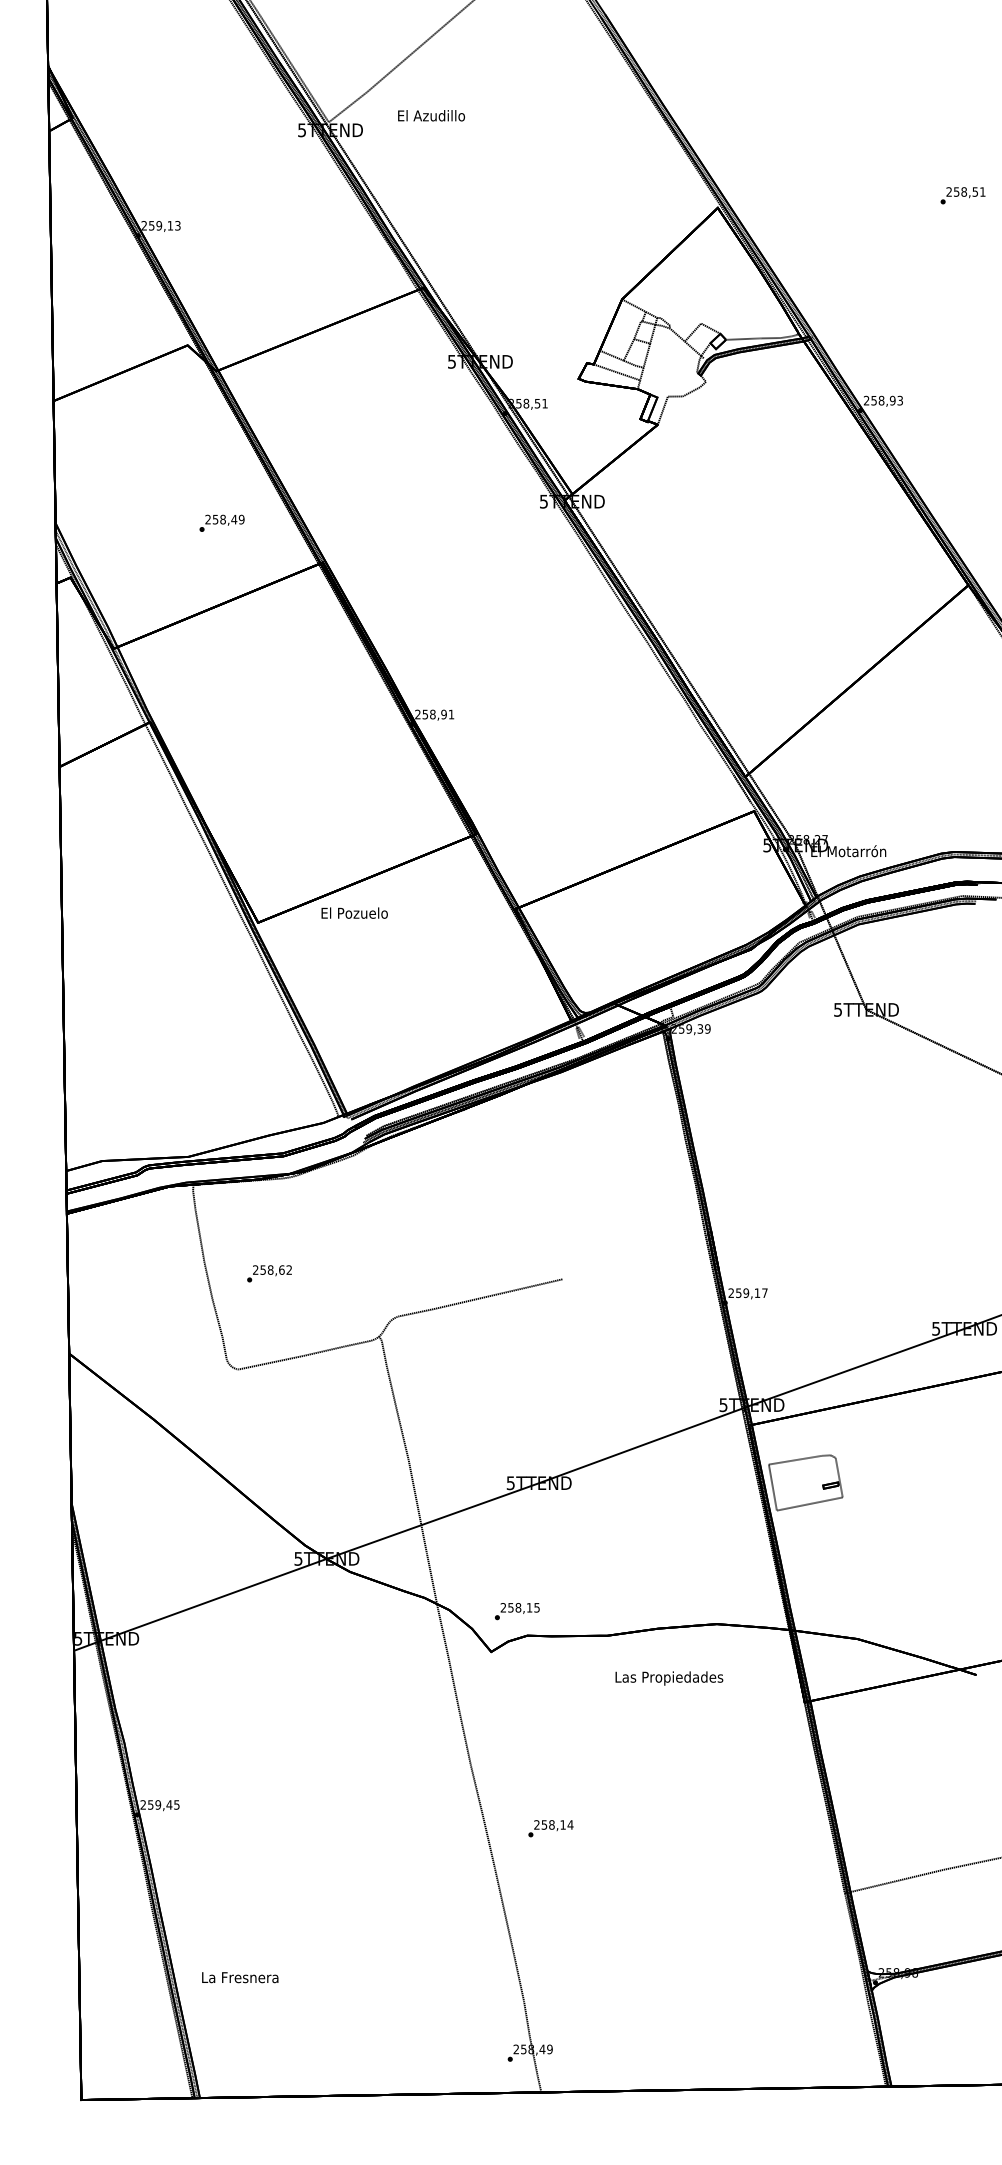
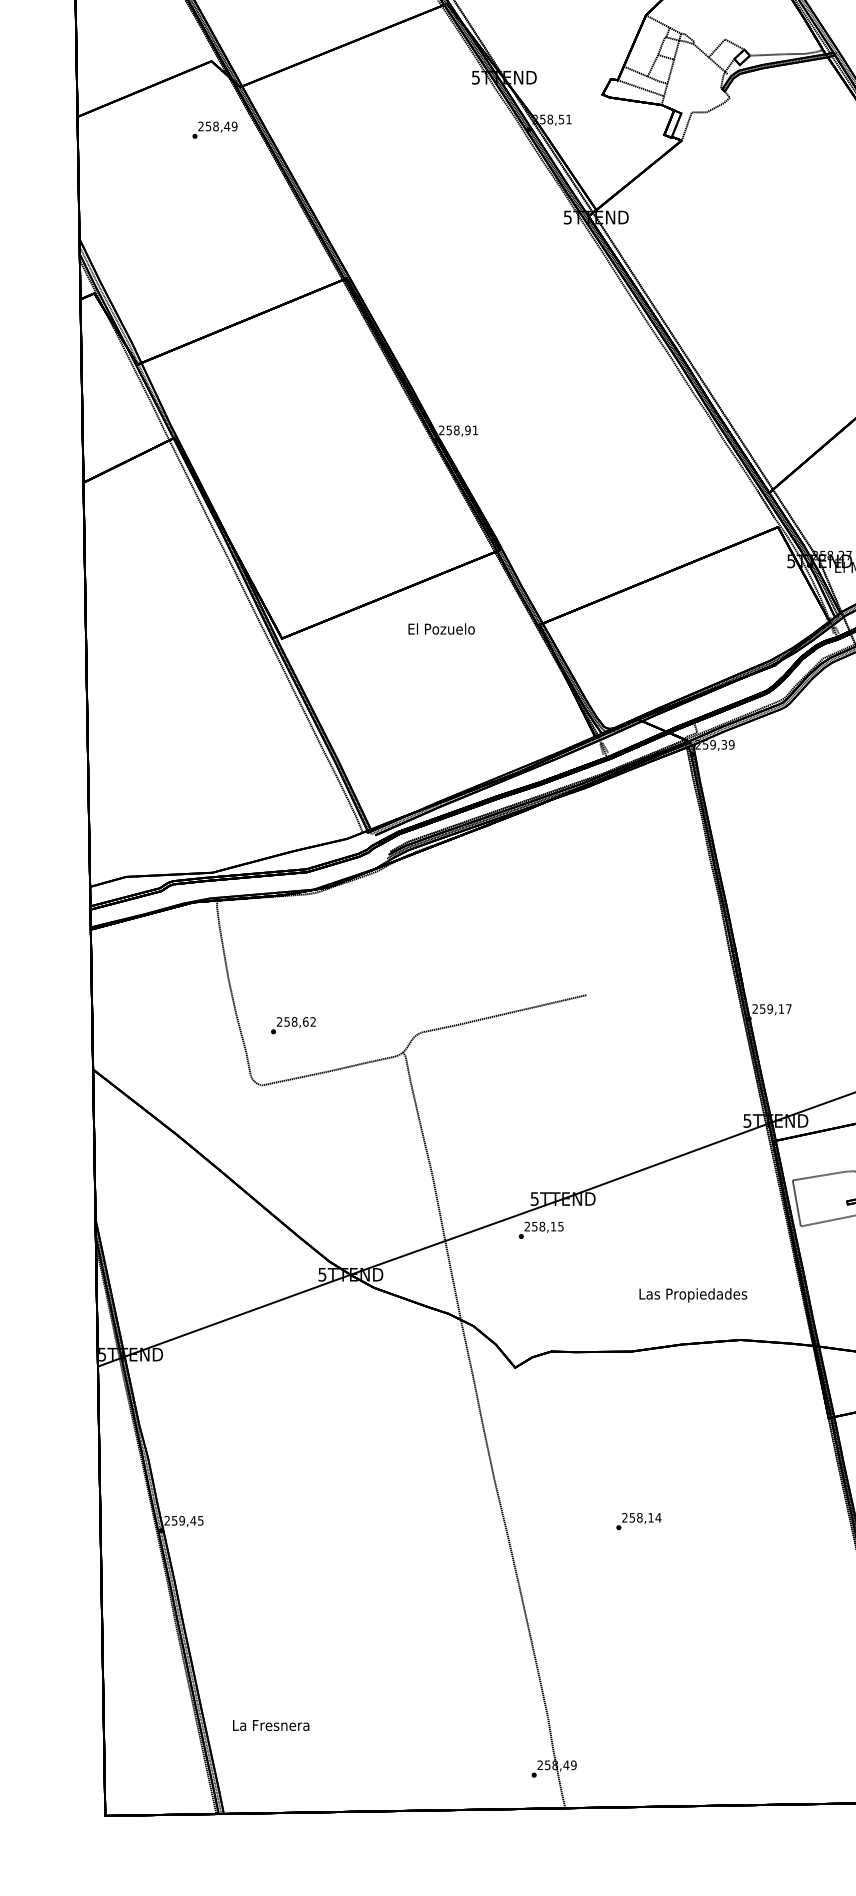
text: (221, 522) -> (214, 129), moved
text: (354, 912) -> (441, 628), moved
text: (269, 1273) -> (293, 1025), moved
text: (517, 1611) -> (541, 1230), moved
text: (669, 1678) -> (693, 1295), moved
text: (550, 1828) -> (638, 1521), moved
text: (240, 1977) -> (271, 1725), moved

